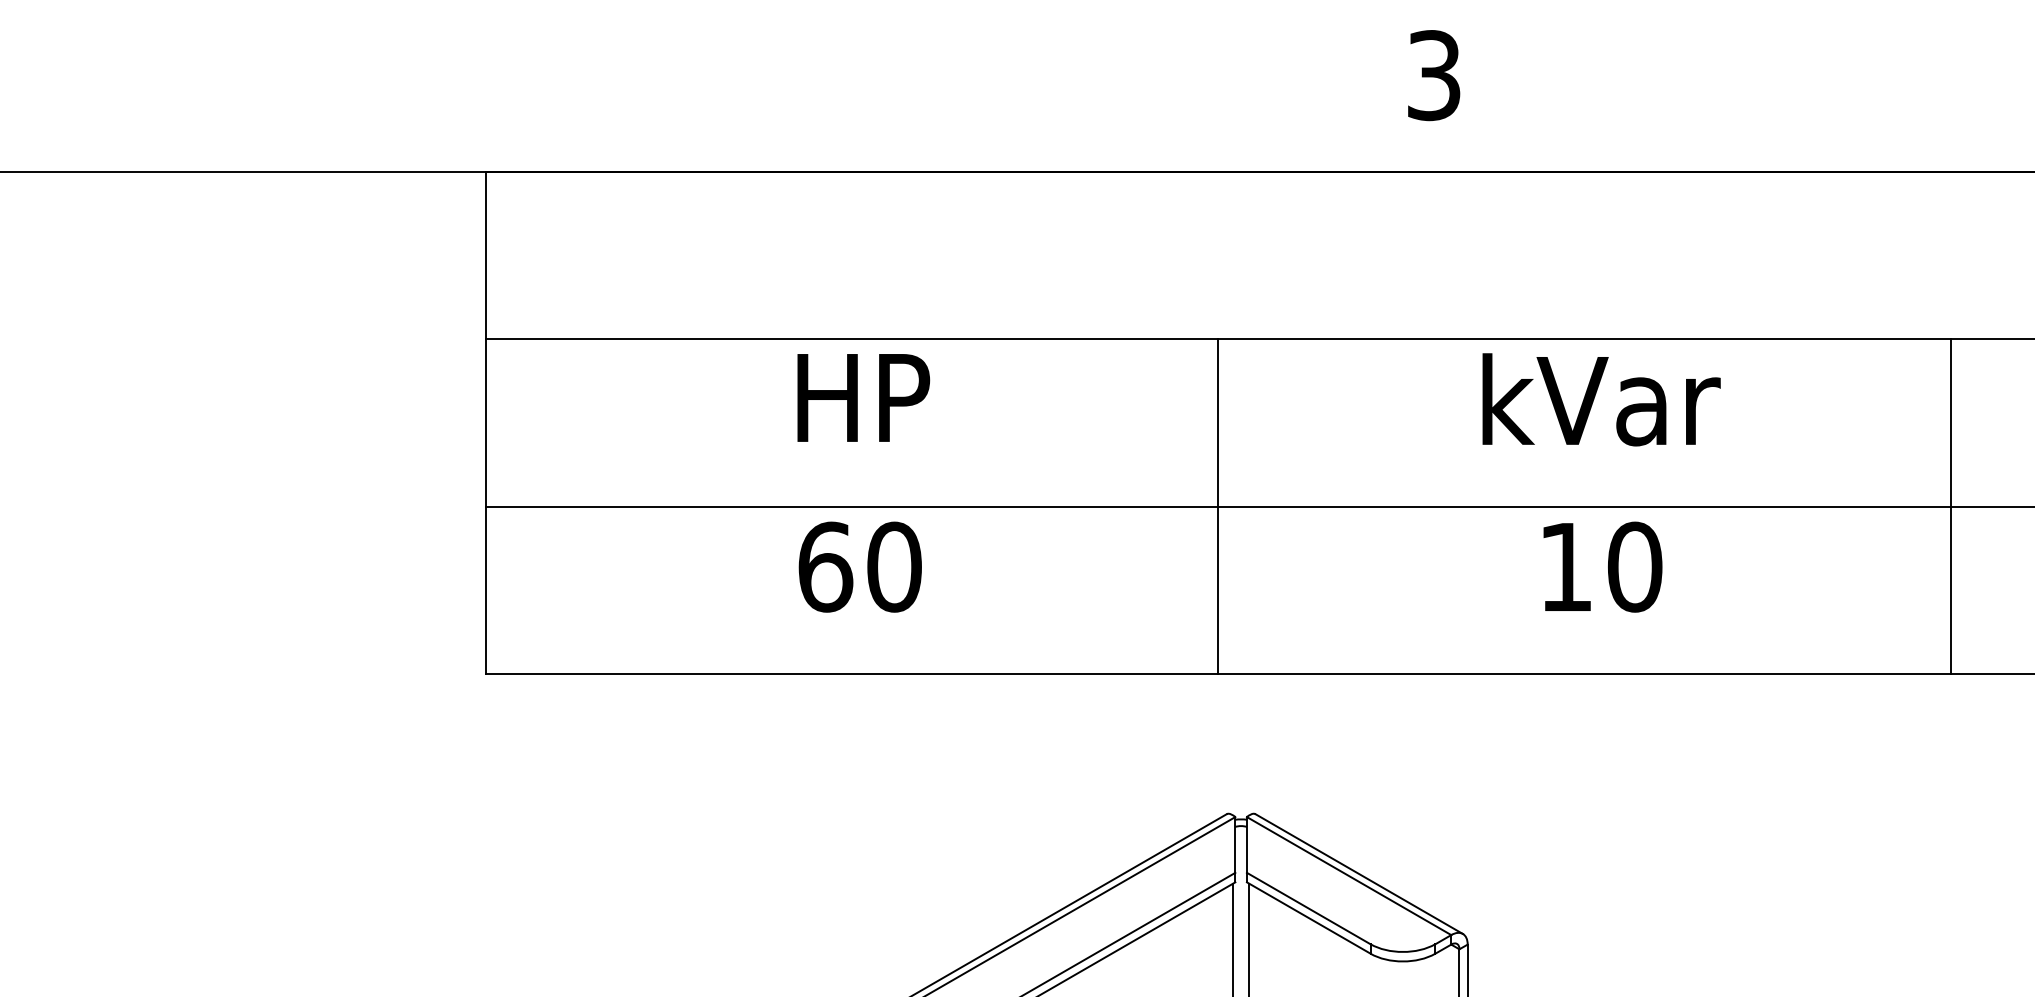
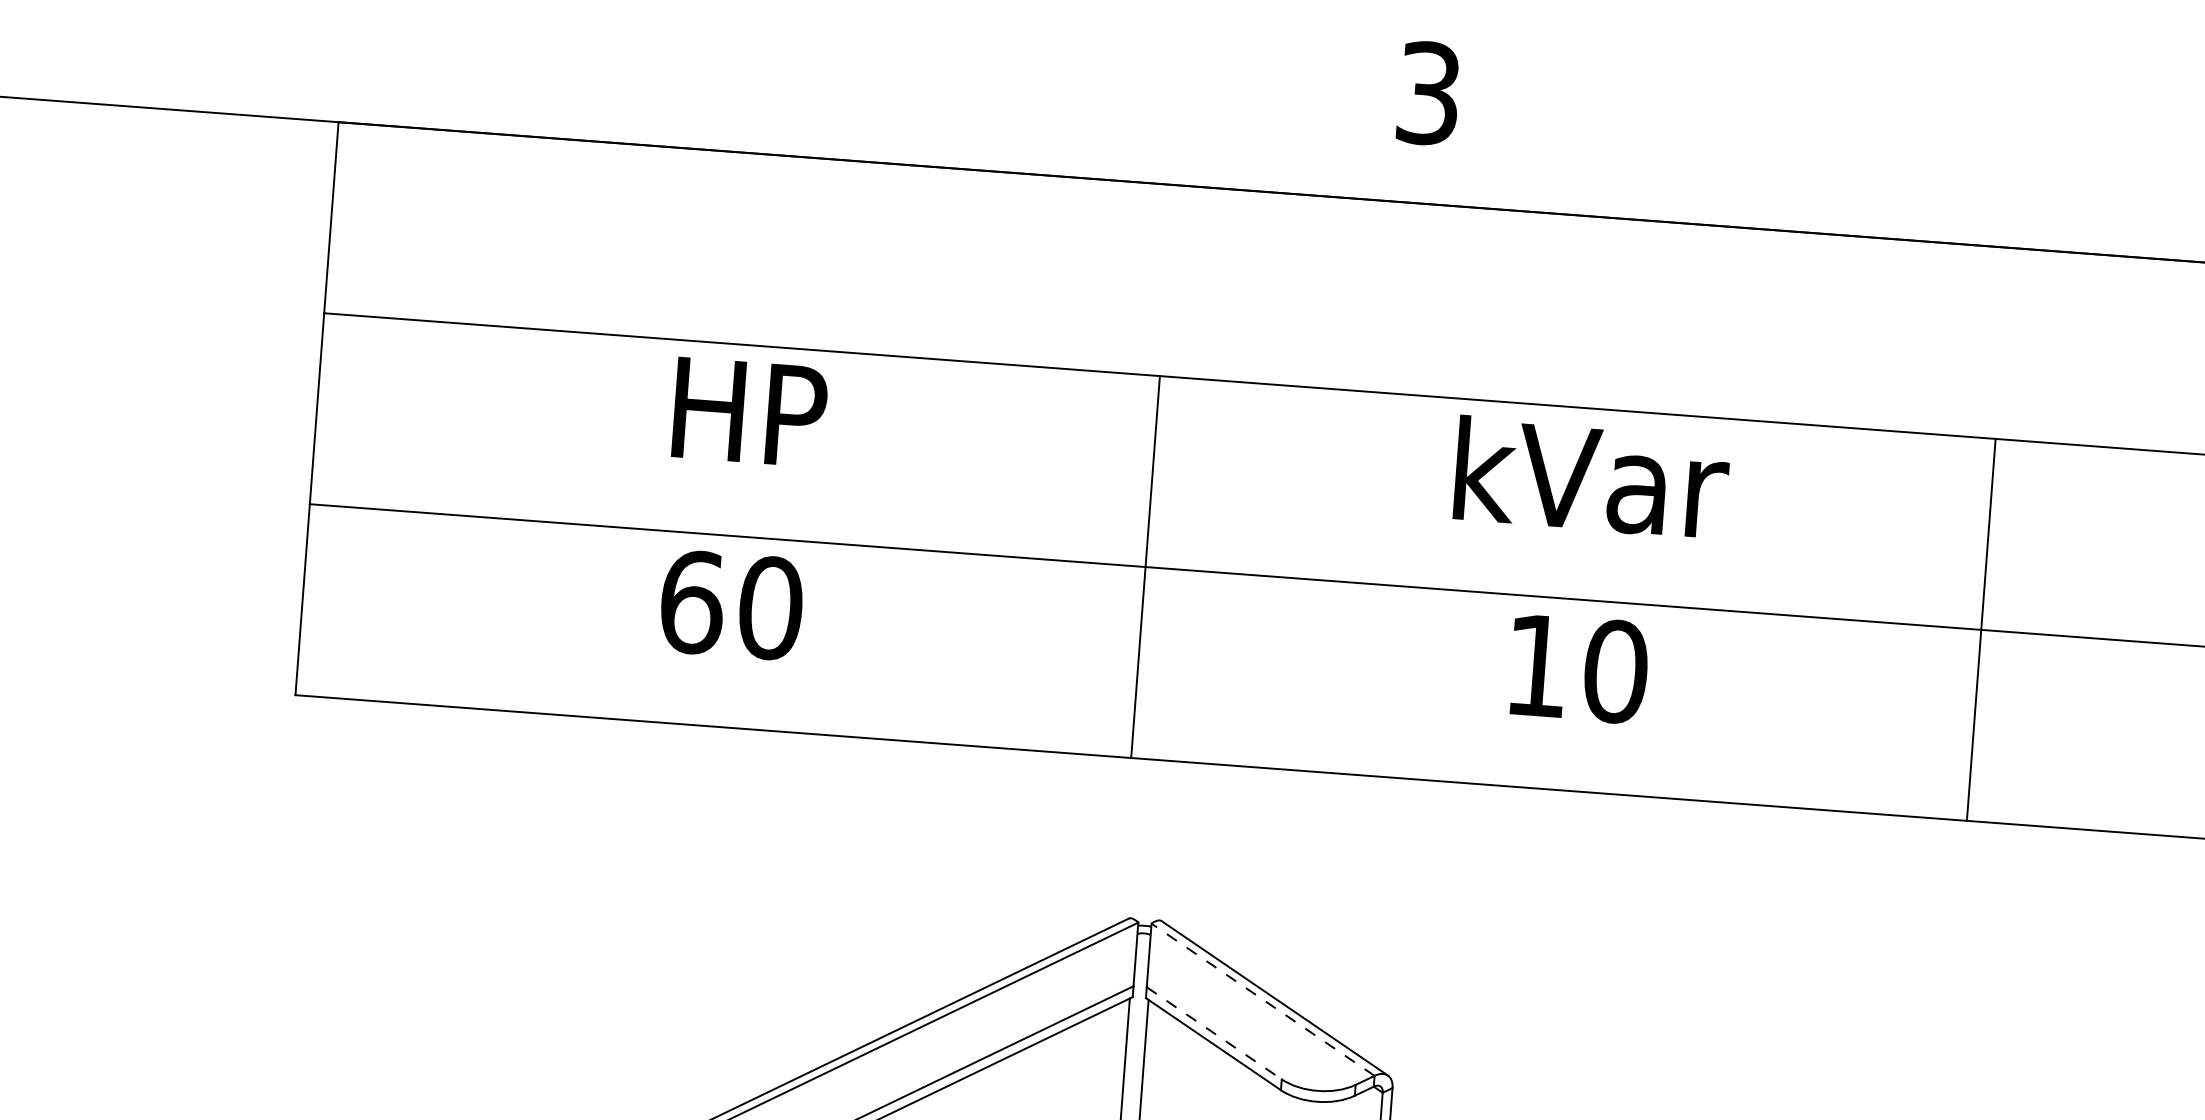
line: (1349, 876) -> (1263, 1000), solid -> dashed
line: (1309, 908) -> (1215, 1033), solid -> dashed

